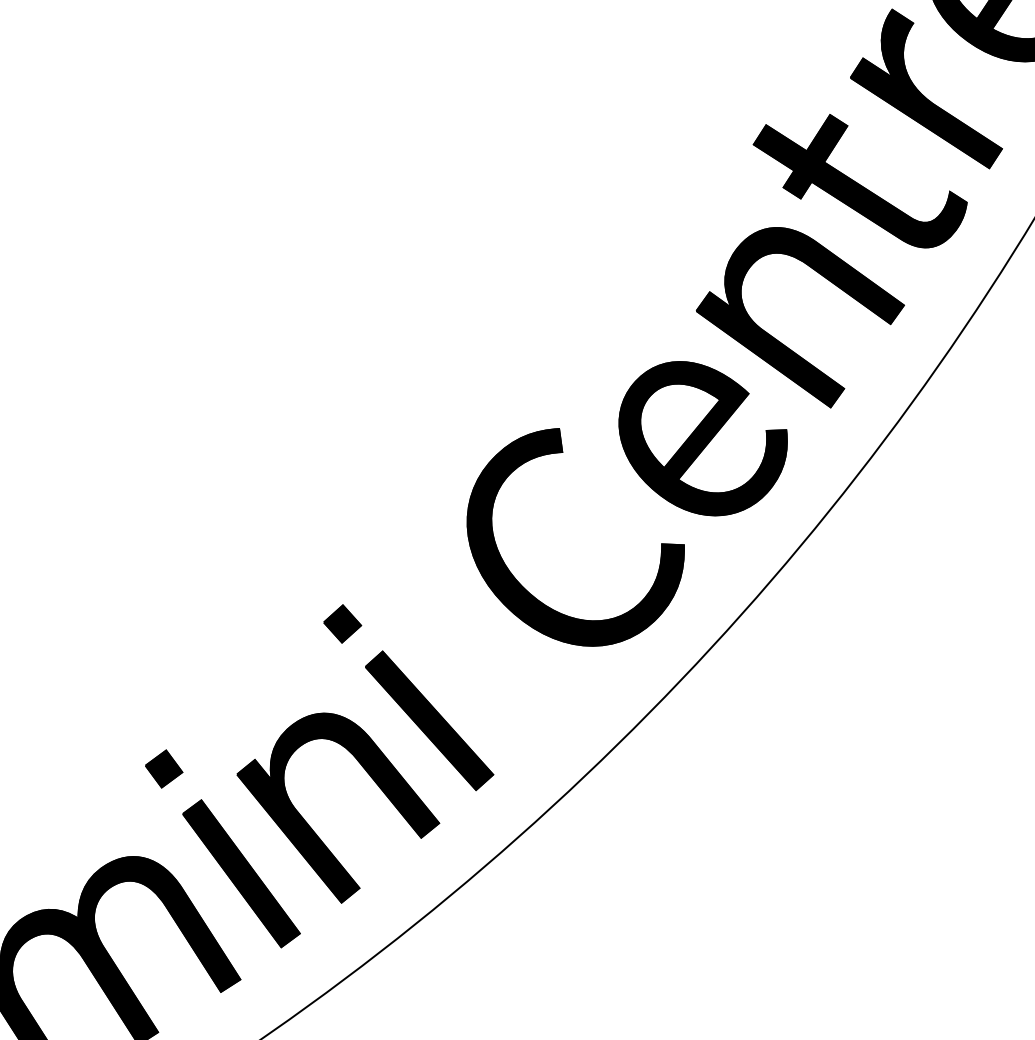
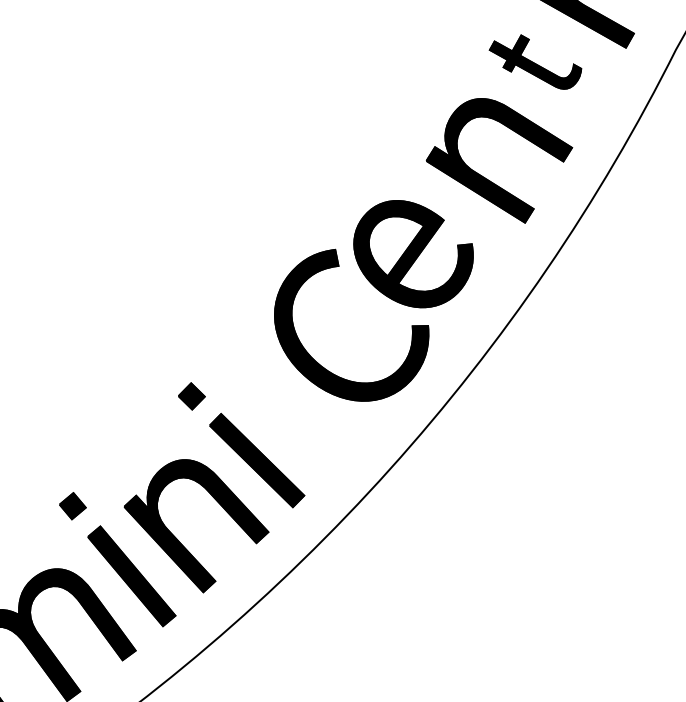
part: (859, 181) -> (535, 62), size x0.6
part: (702, 438) -> (413, 253), moved

